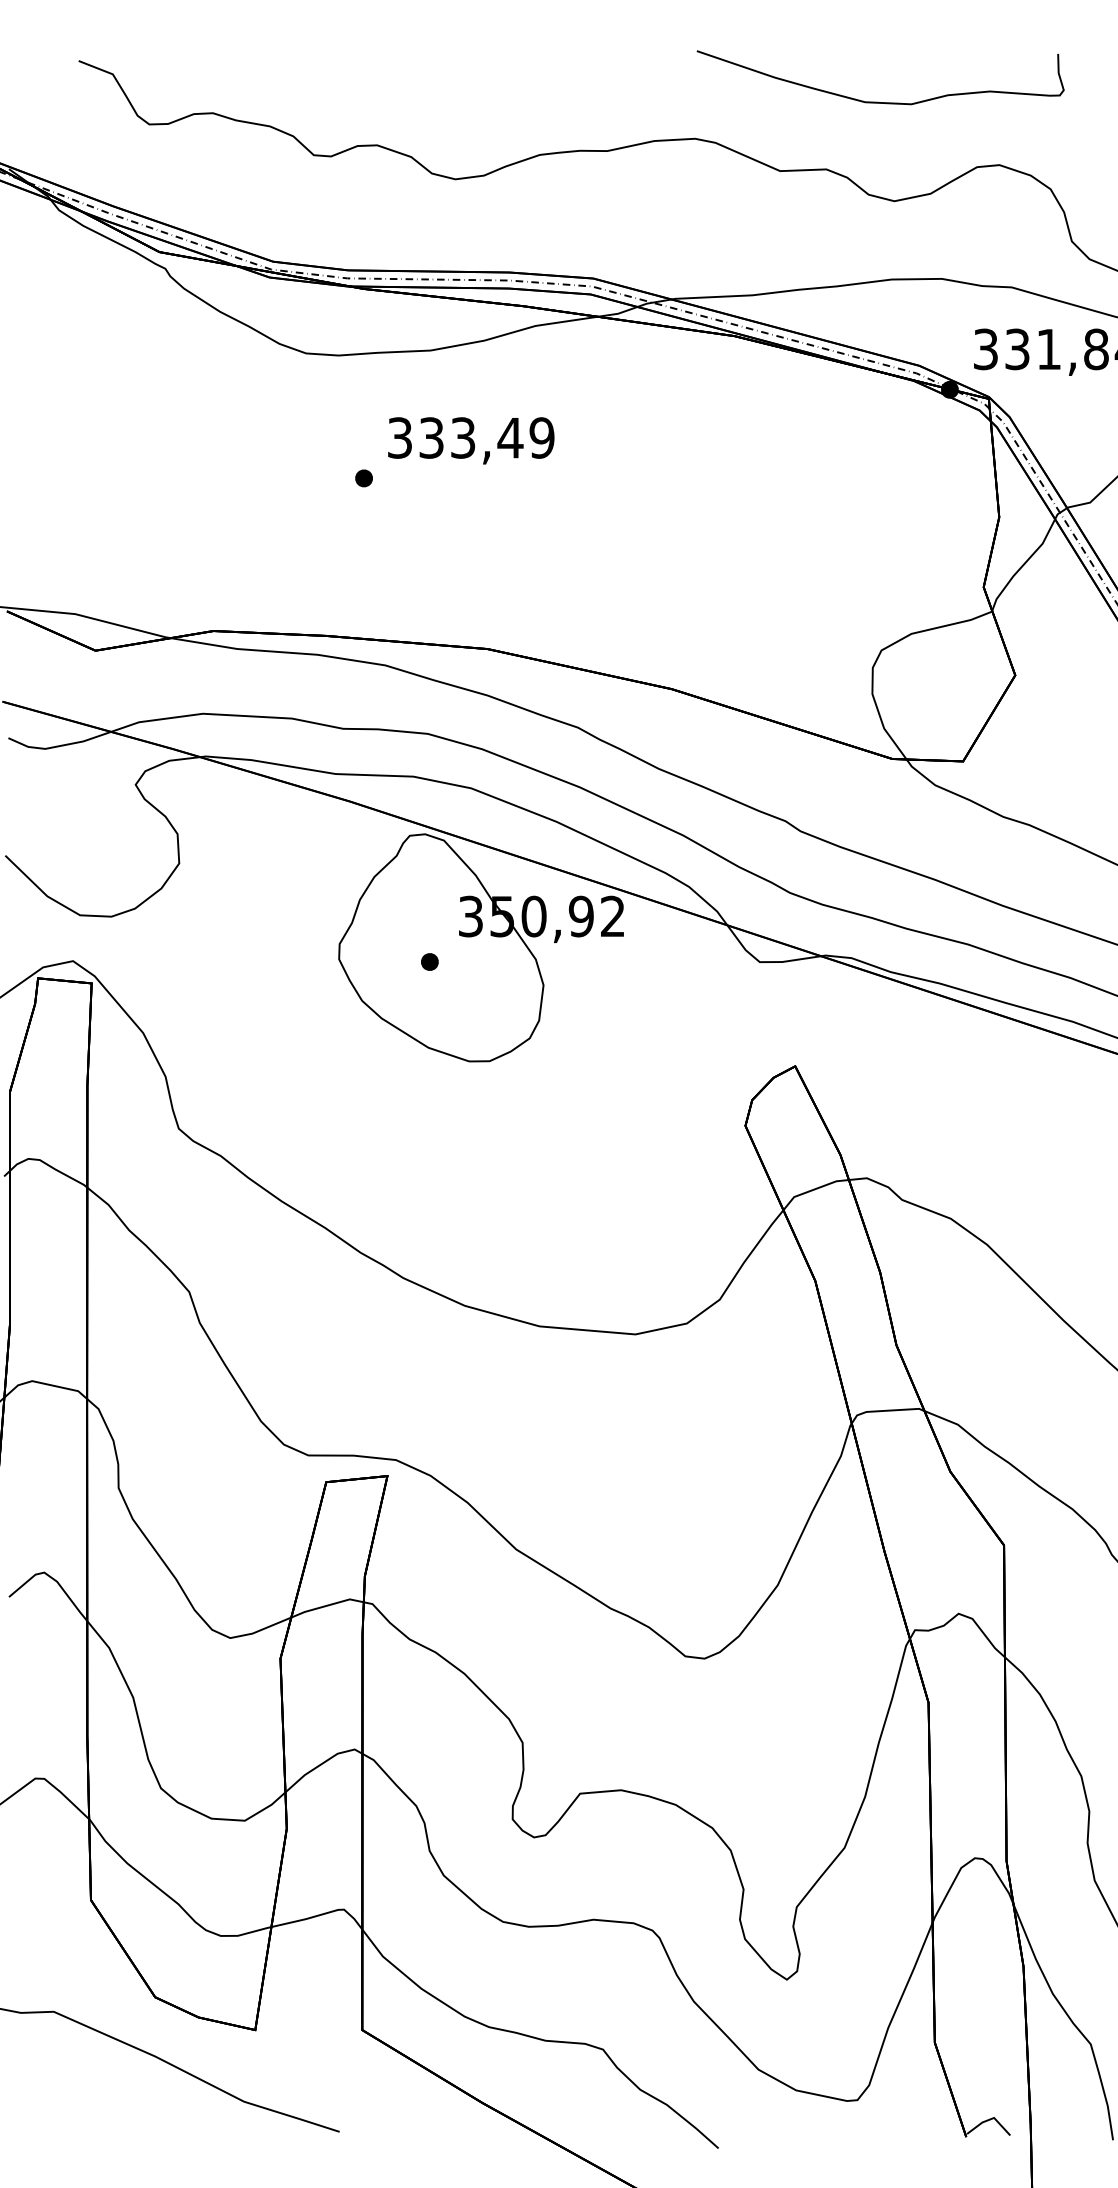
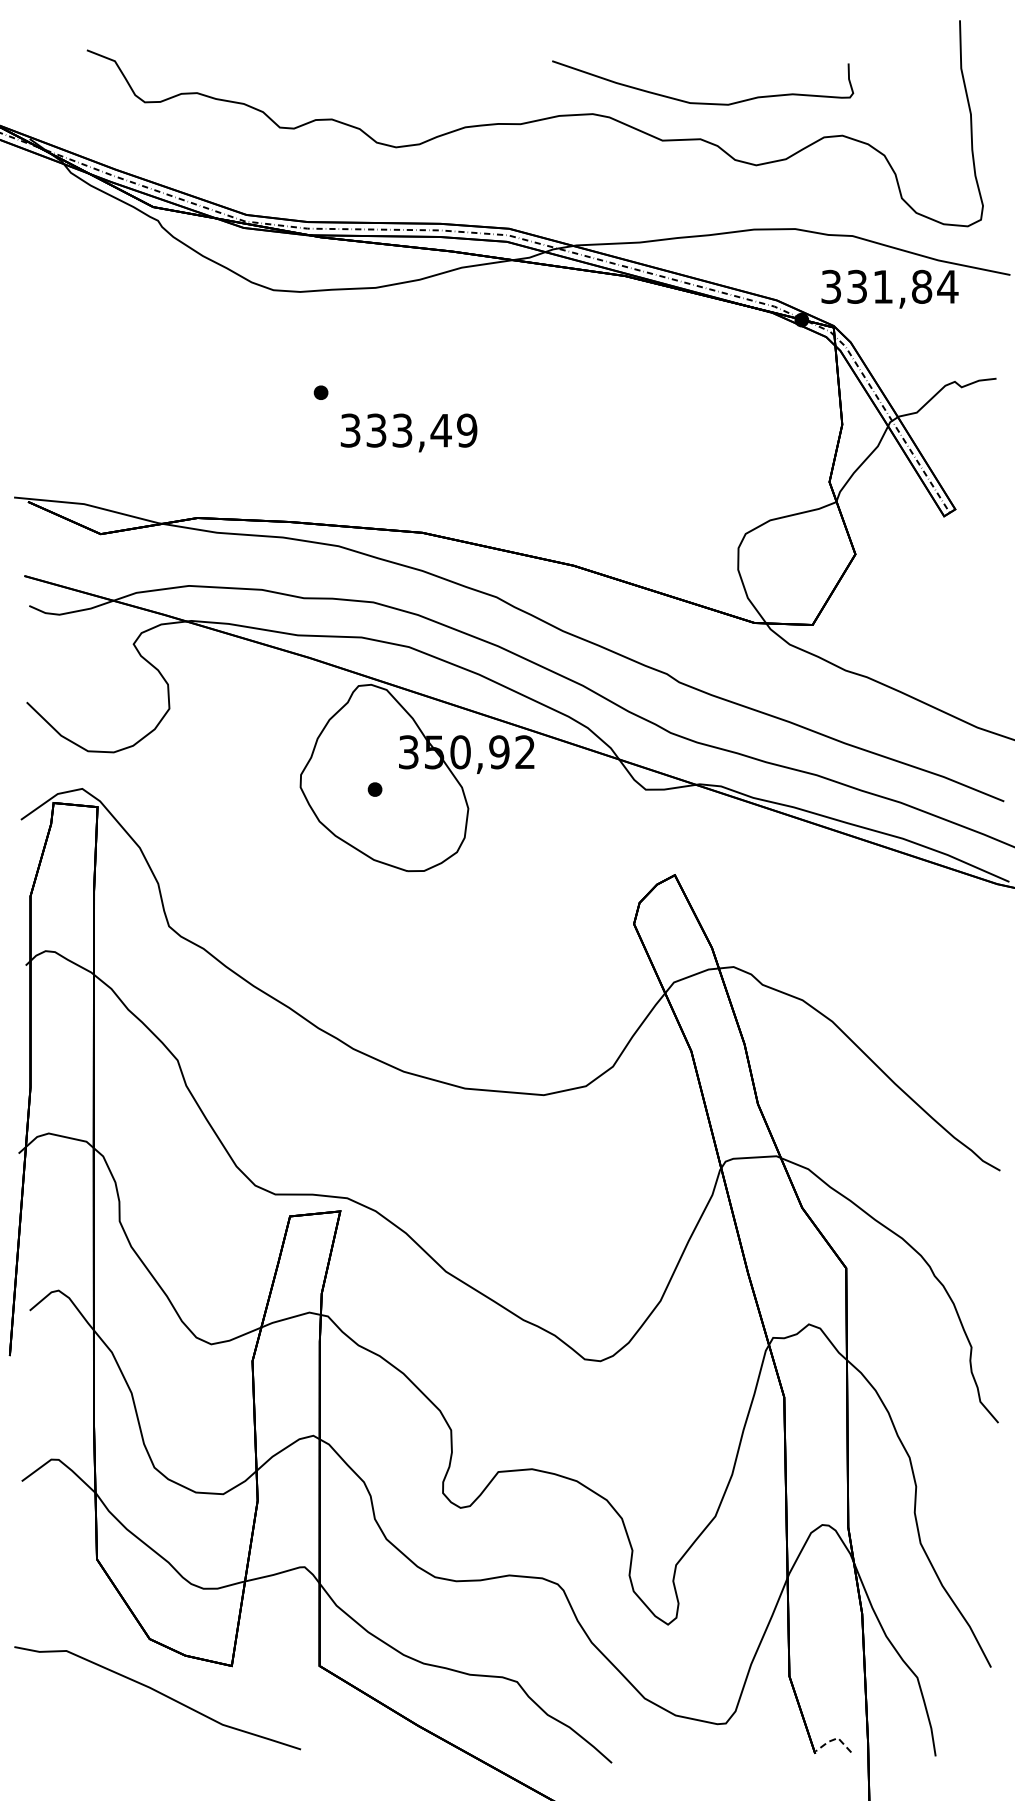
curve: (881, 101) -> (703, 102), moved
text: (470, 440) -> (408, 432), moved
line: (989, 2119) -> (834, 1739), solid -> dashed

